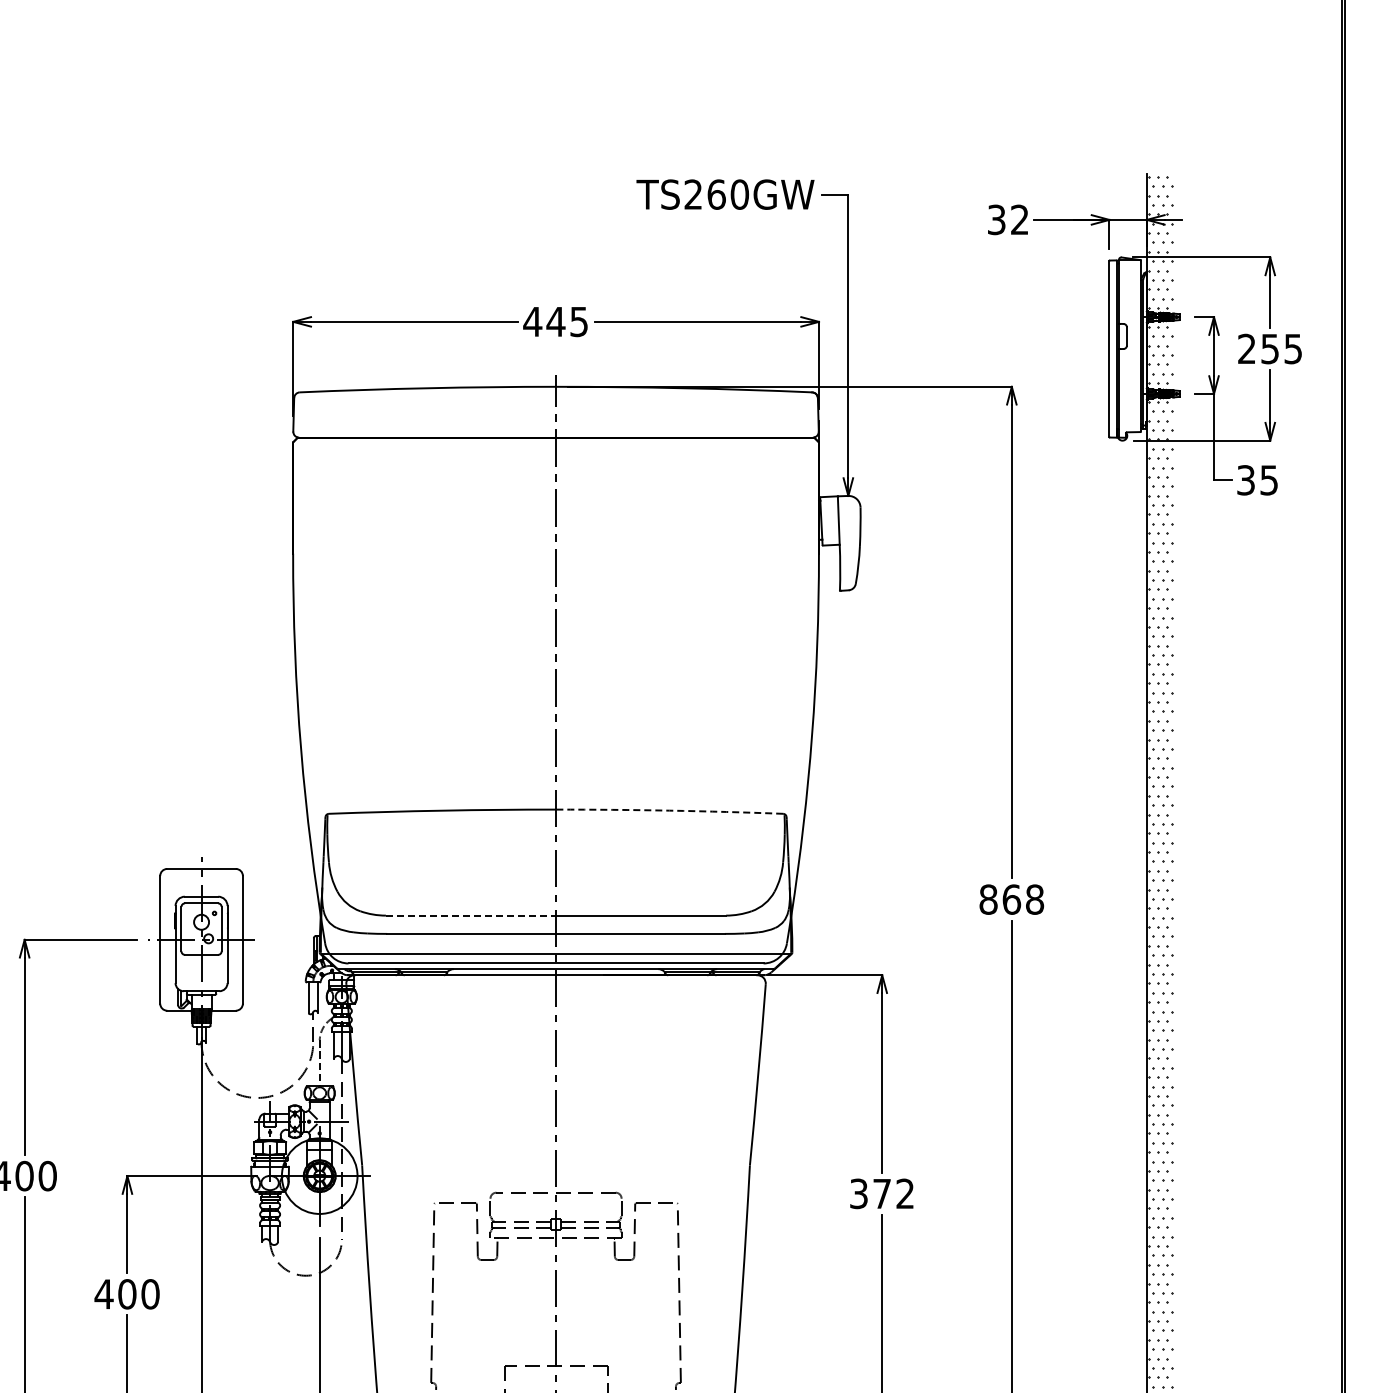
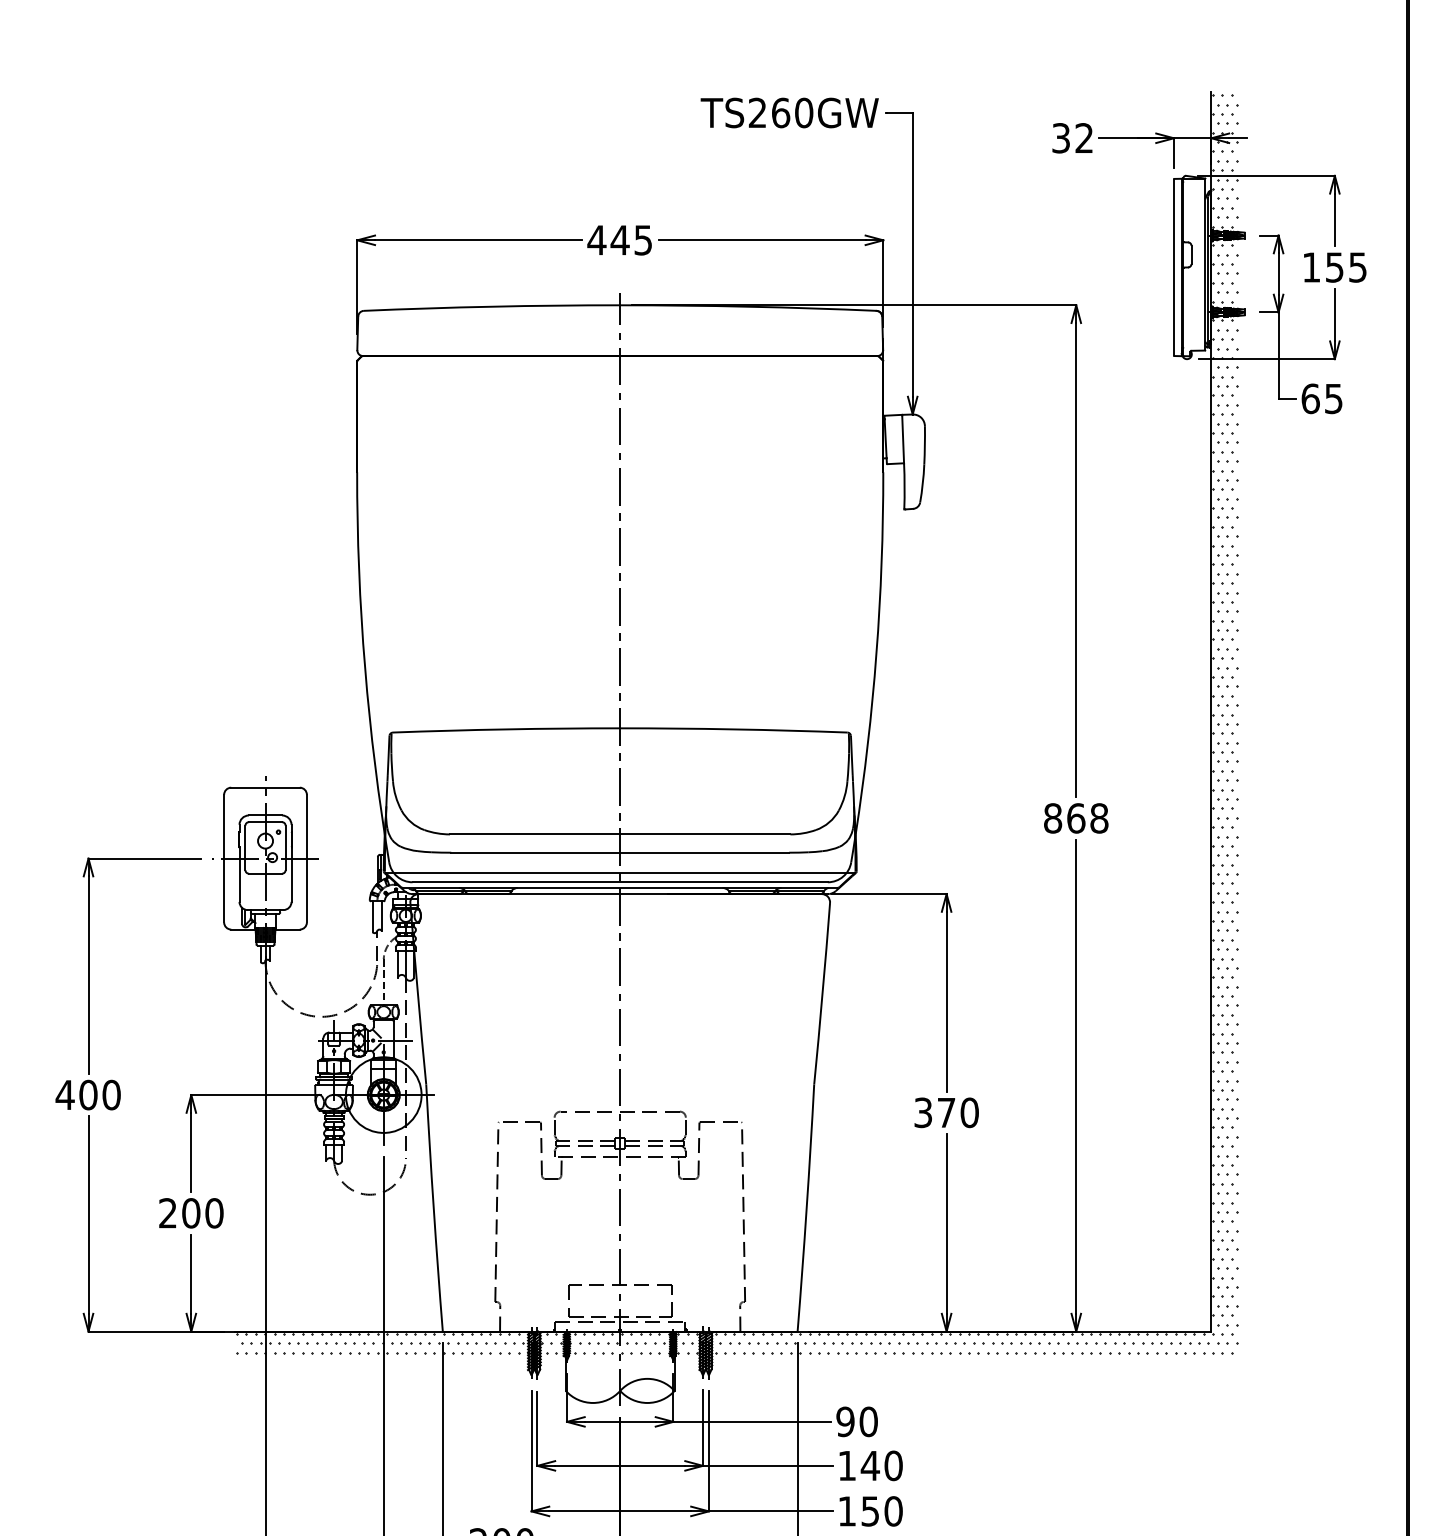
text: (1245, 349) -> (1310, 267), 255 -> 155
text: (1245, 479) -> (1310, 398), 35 -> 65
arc: (669, 810) -> (733, 729), dashed -> solid
line: (471, 915) -> (535, 834), dashed -> solid
text: (905, 1193) -> (969, 1112), 372 -> 370
text: (103, 1294) -> (167, 1213), 400 -> 200

